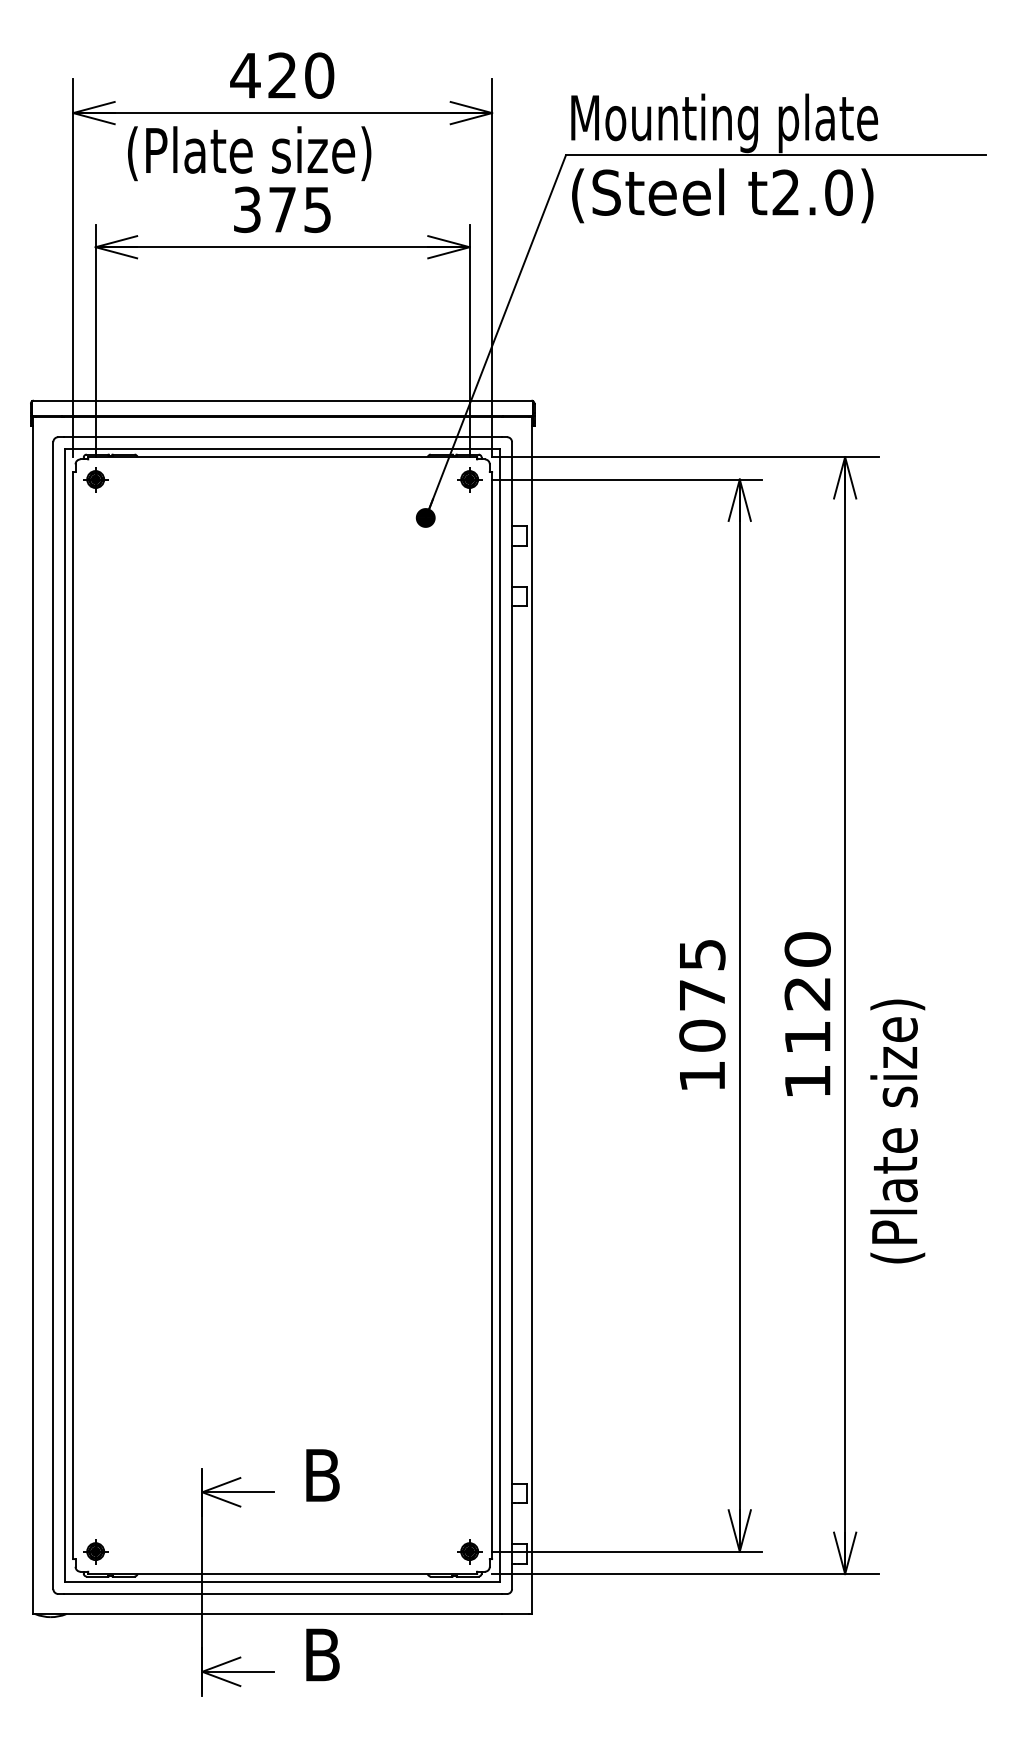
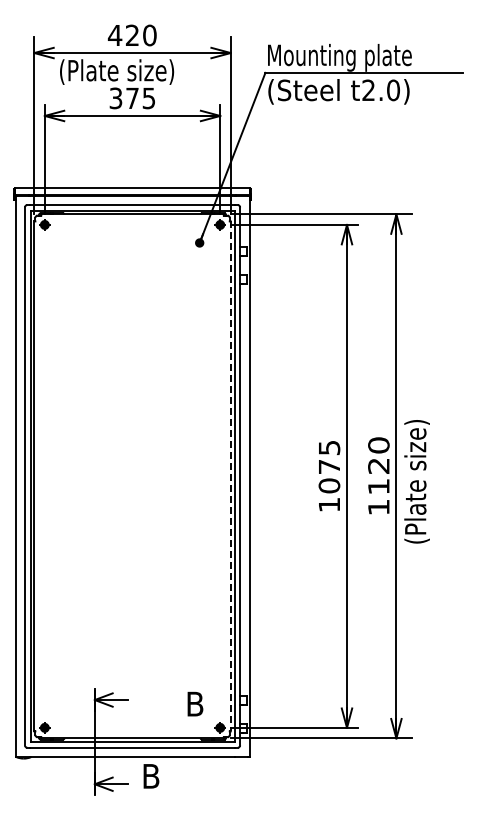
line: (491, 1015) -> (230, 476), solid -> dashed
text: (896, 1130) -> (416, 481), moved
text: (323, 1474) -> (195, 703), moved

